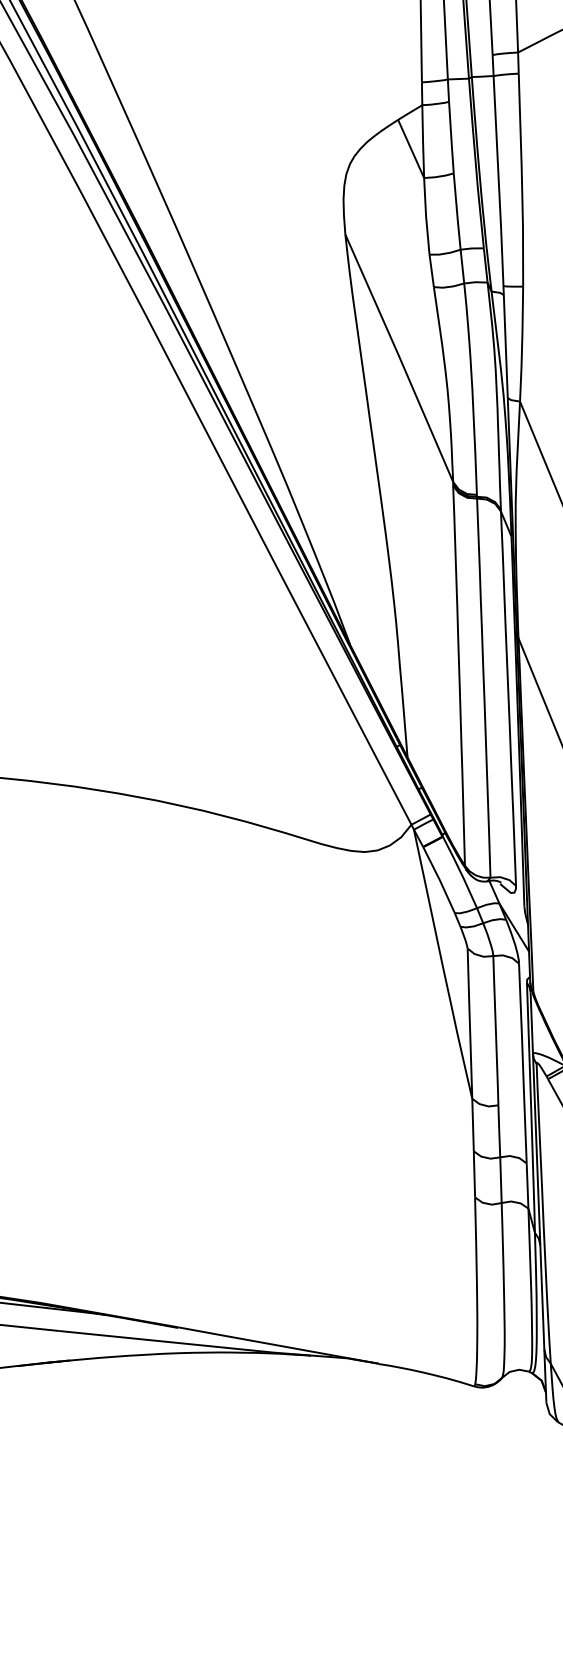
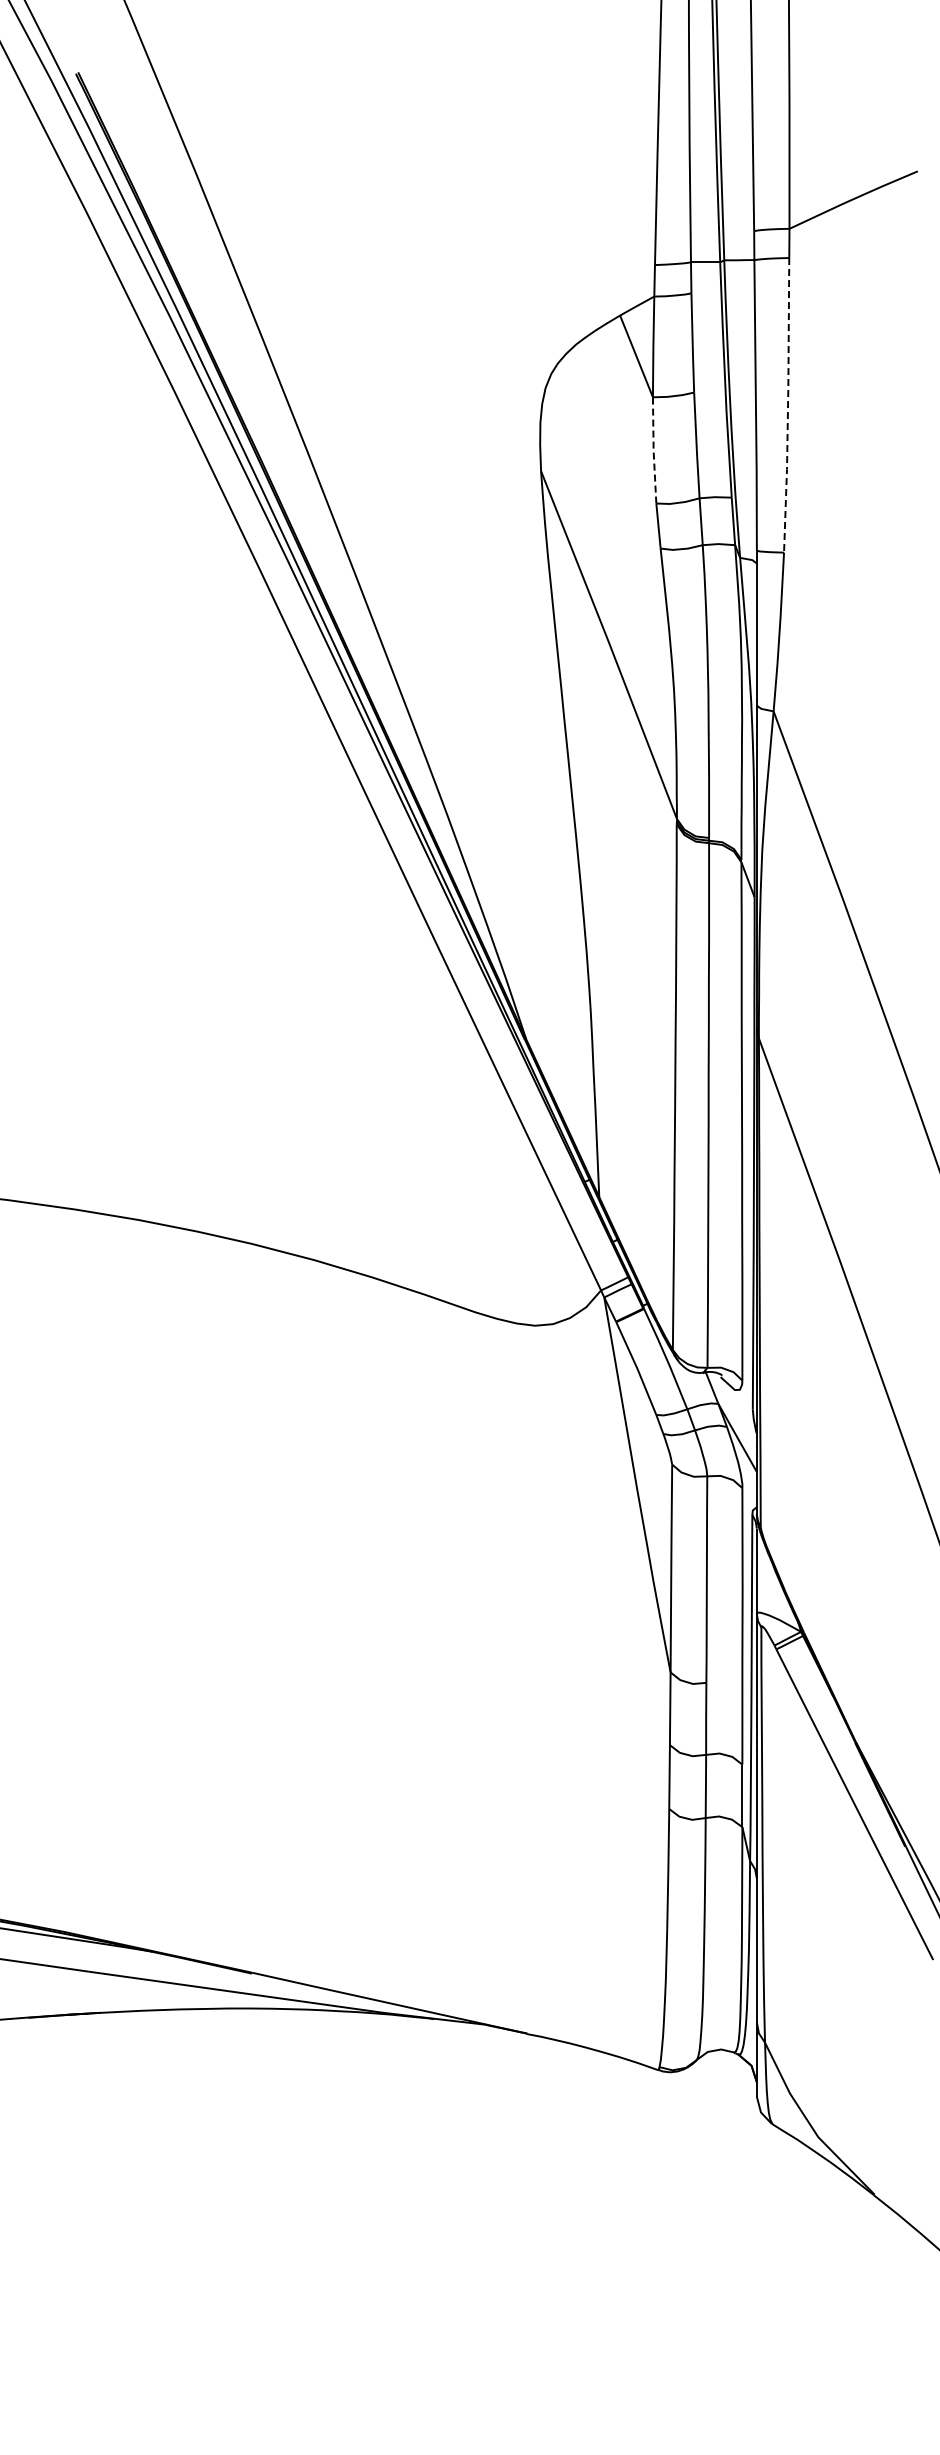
line: (522, 180) -> (788, 405), solid -> dashed
line: (426, 216) -> (653, 450), solid -> dashed

